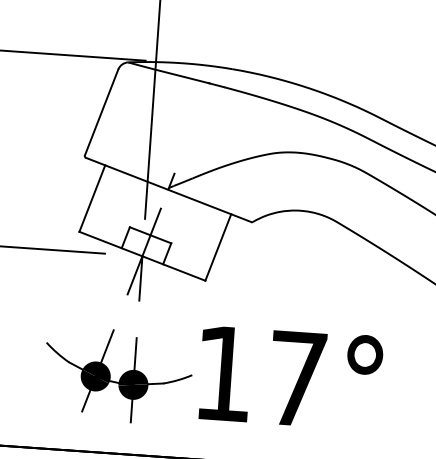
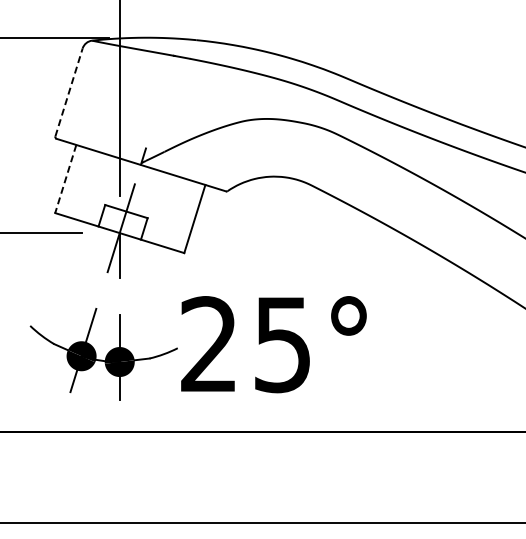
line: (102, 112) -> (69, 92), solid -> dashed
line: (92, 199) -> (65, 179), solid -> dashed
text: (260, 376) -> (245, 344), 17° -> 25°

